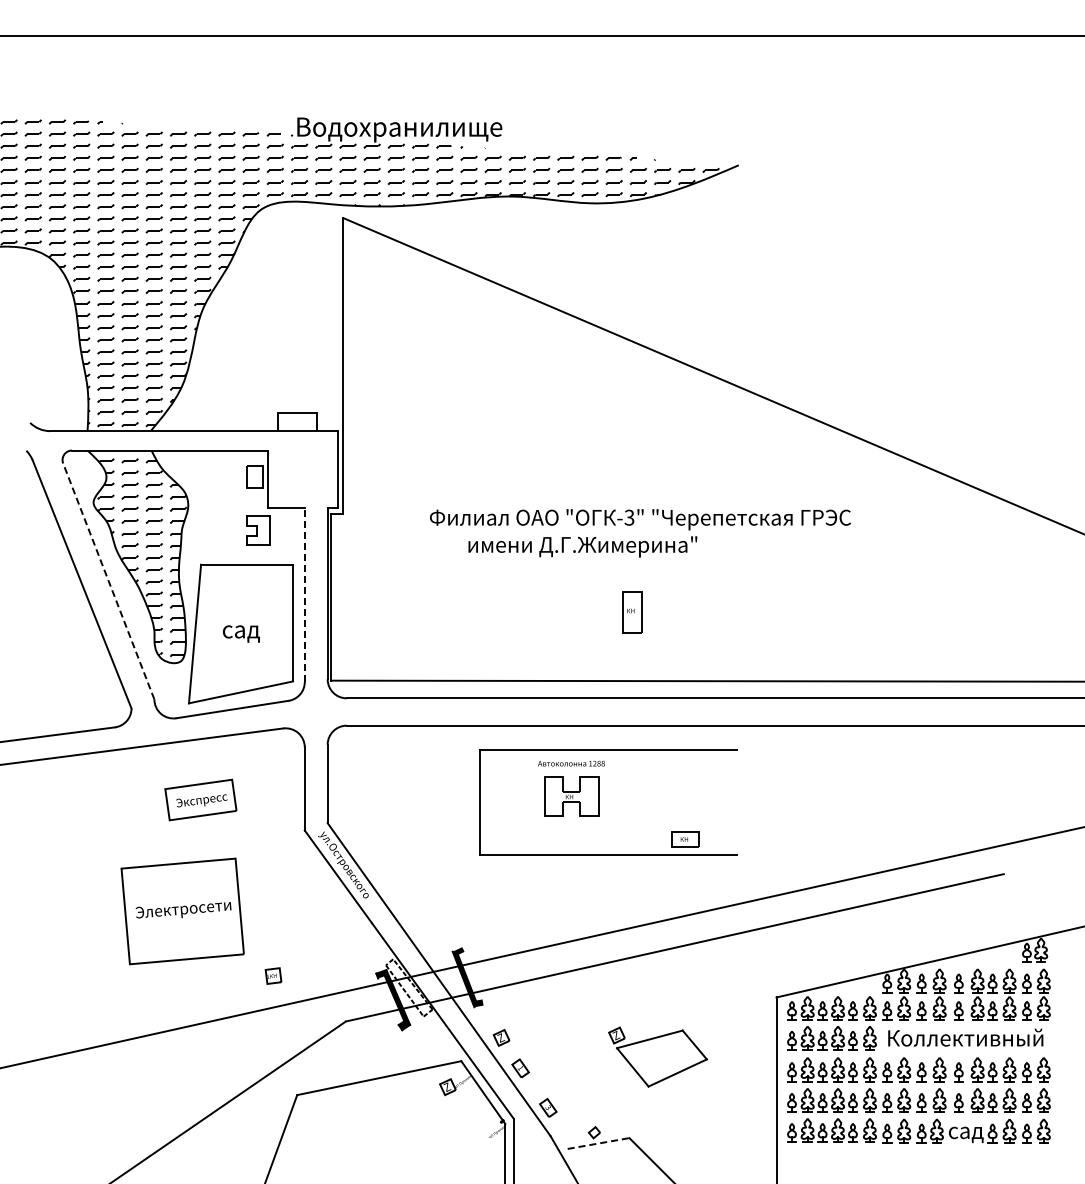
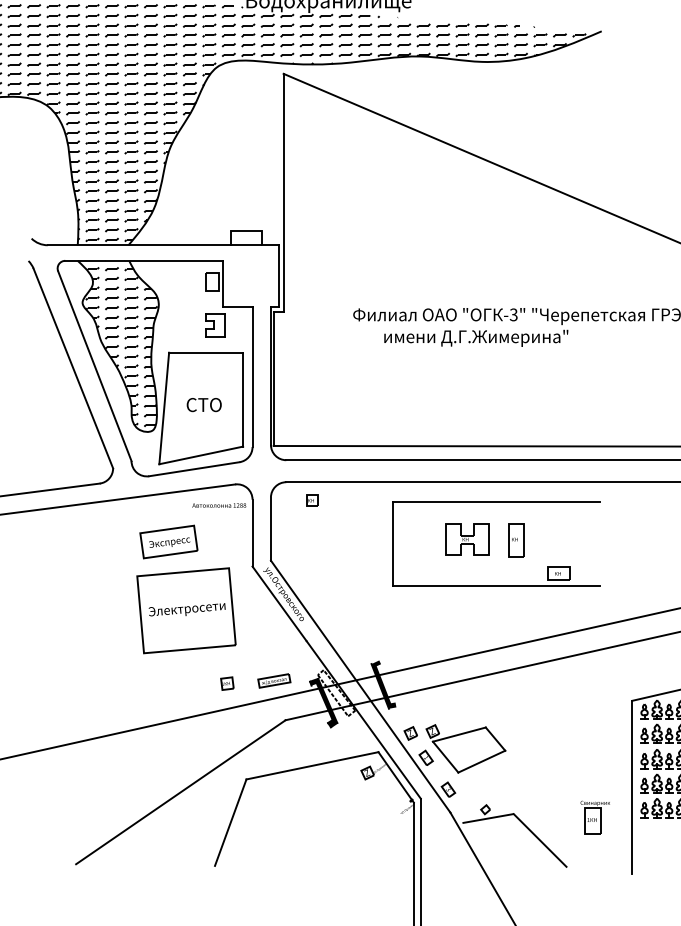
line: (108, 581) -> (94, 366), dashed -> solid
line: (304, 594) -> (252, 376), dashed -> solid
part: (632, 612) -> (516, 540), moved
text: (244, 631) -> (204, 406), сад -> СТО
part: (378, 747) -> (311, 499), added
text: (571, 763) -> (219, 505), moved
part: (182, 911) -> (186, 610), moved
part: (331, 972) -> (274, 680), added
part: (657, 1056) -> (465, 748), moved
part: (730, 1142) -> (595, 817), added
line: (597, 1143) -> (488, 818), dashed -> solid

